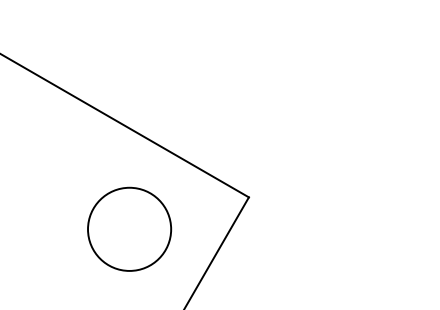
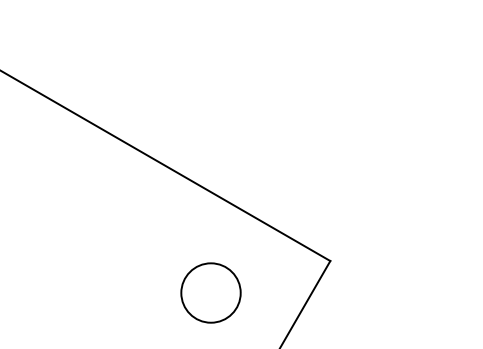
circle: (129, 228) -> (210, 292), size x0.71

